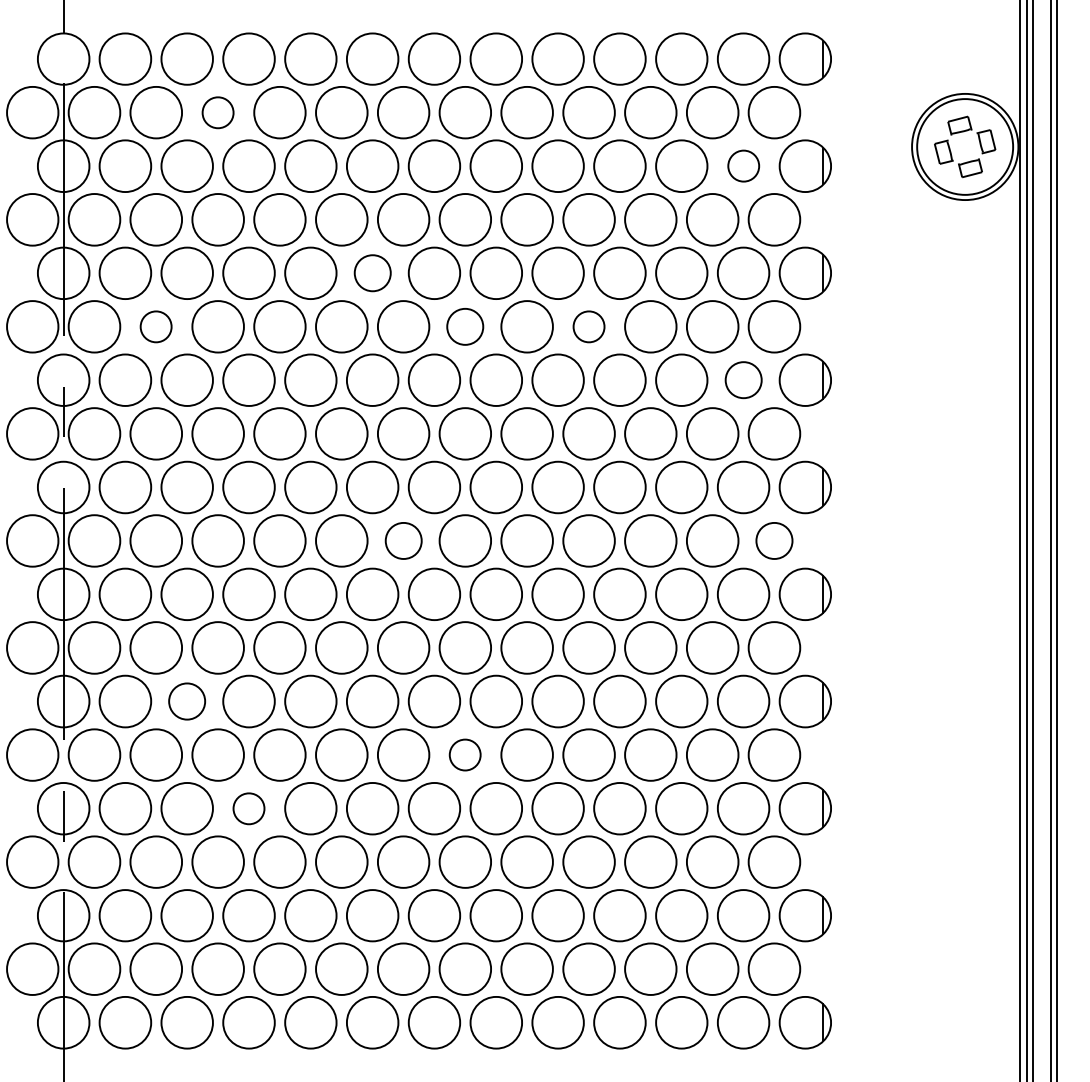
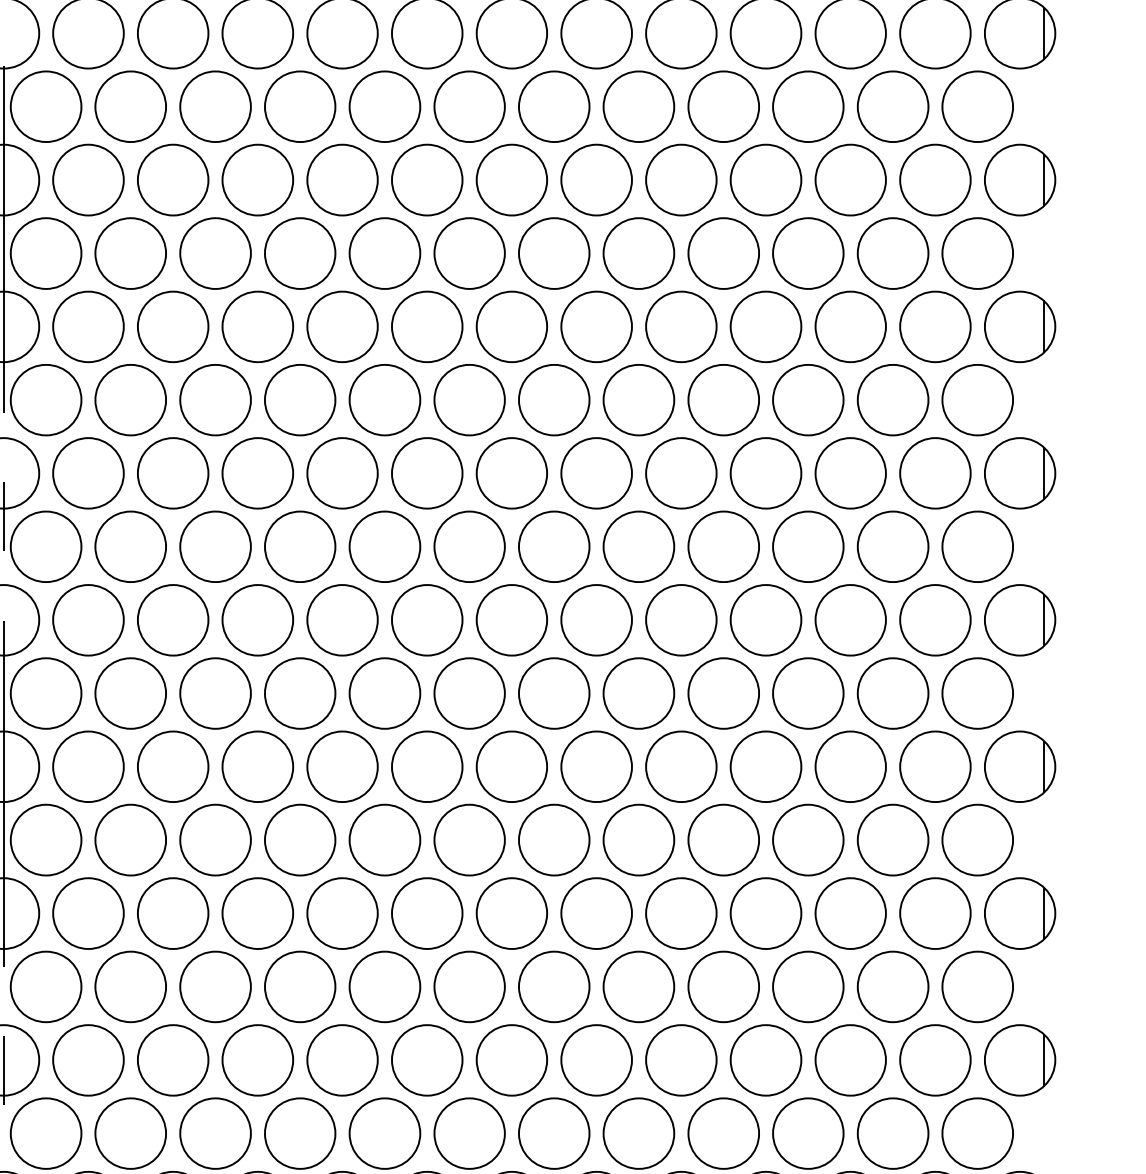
part: (217, 112) -> (214, 106), size x1.67
part: (743, 165) -> (935, 179), size x1.67
part: (372, 272) -> (427, 325), size x1.43
part: (155, 326) -> (129, 399), size x1.67
part: (464, 326) -> (553, 399), size x1.43
part: (588, 326) -> (722, 399), size x1.67
part: (743, 379) -> (935, 472), size x1.43
part: (403, 540) -> (469, 692), size x1.43
part: (774, 540) -> (977, 692), size x1.43
part: (186, 701) -> (172, 913), size x1.43
part: (464, 754) -> (553, 986), size x1.67
part: (248, 808) -> (257, 1060), size x1.67

